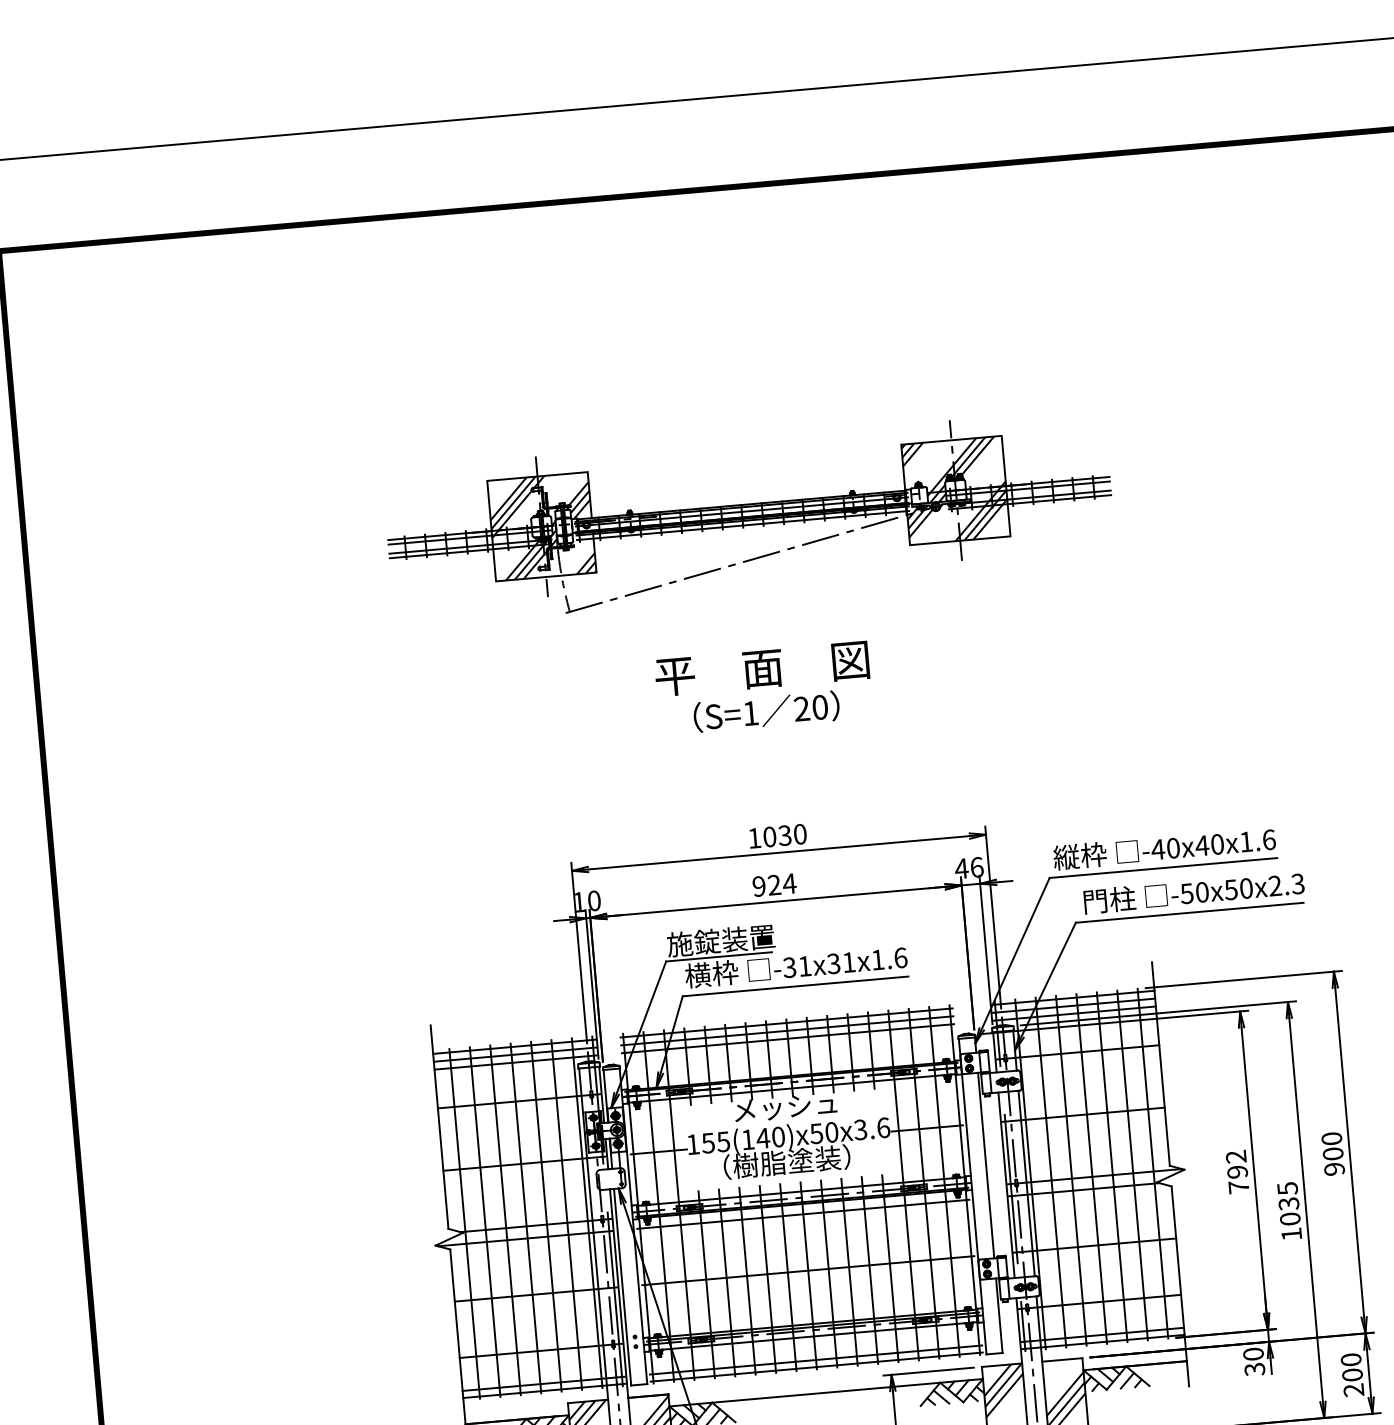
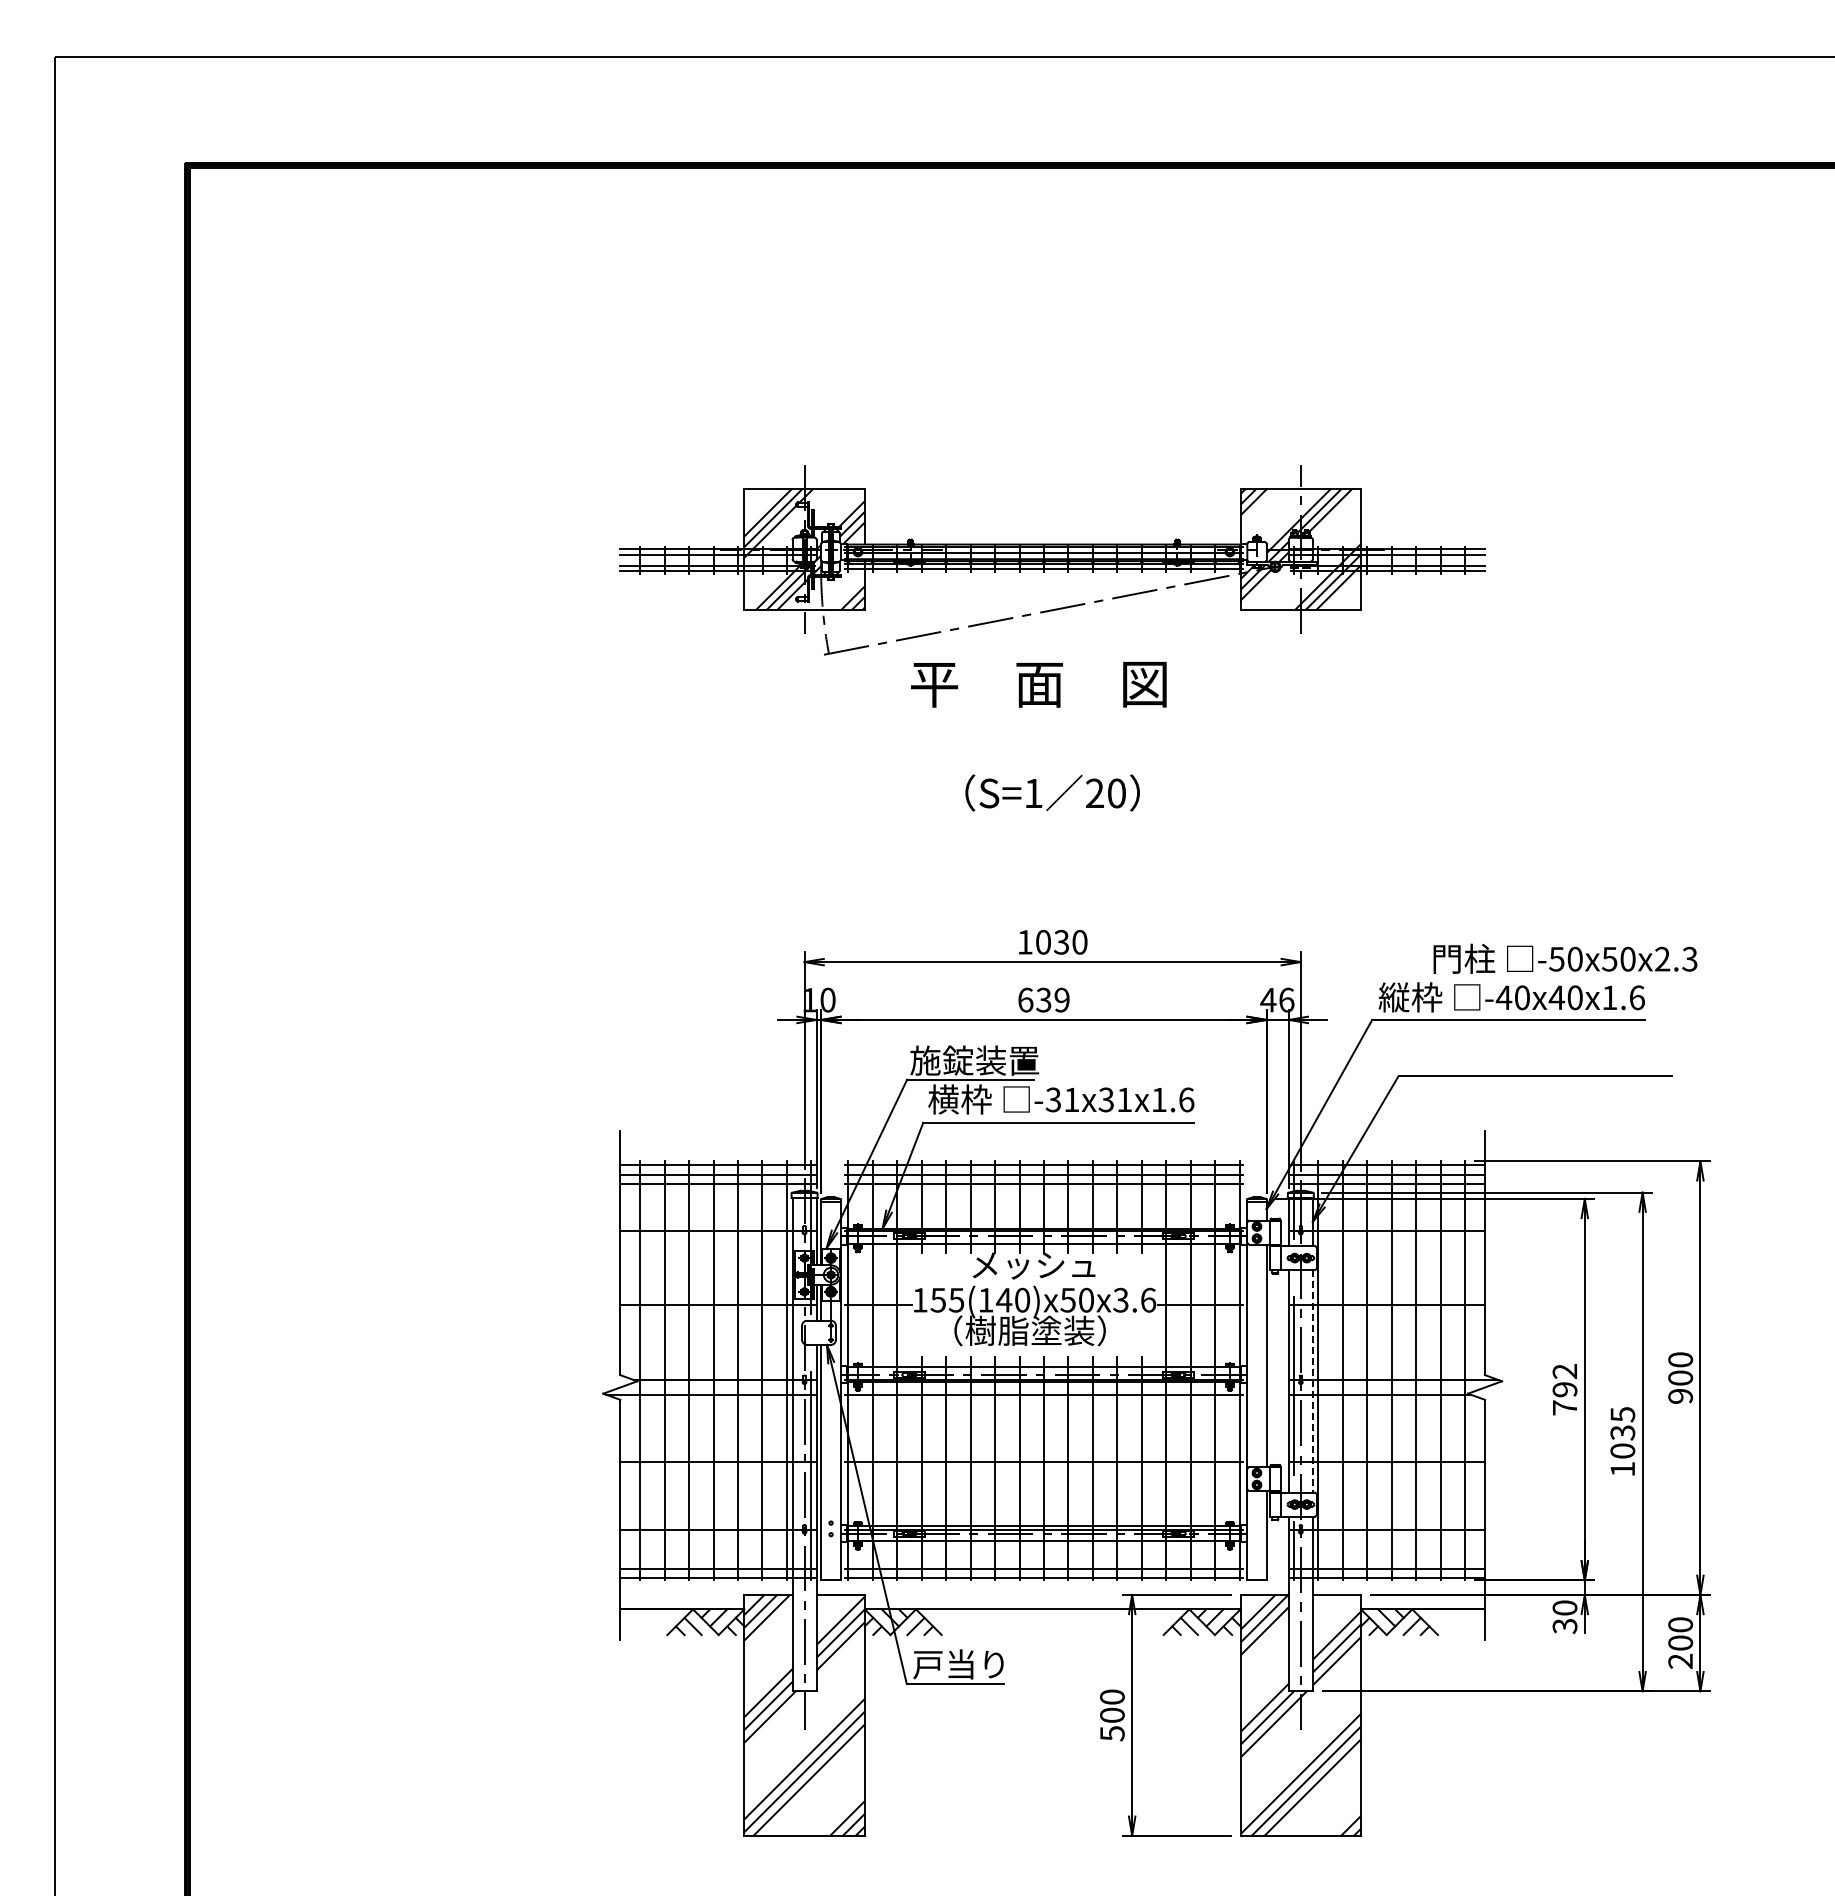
text: (761, 668) -> (1038, 684), moved
text: (774, 884) -> (1044, 999), 924 -> 639
text: (1194, 892) -> (1565, 958), moved
line: (1026, 1183) -> (1312, 1381), solid -> dashed

